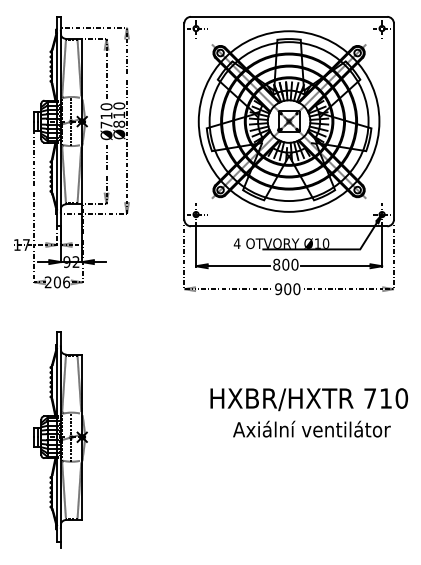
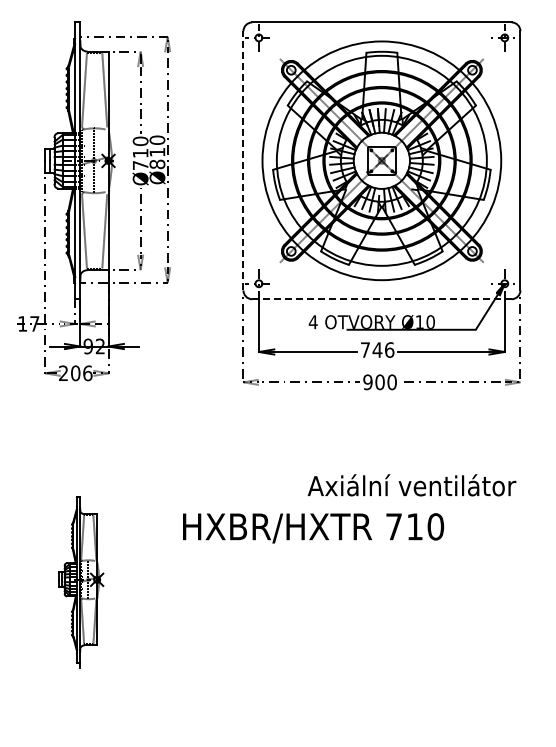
line: (184, 121) -> (243, 160), solid -> dashed
line: (288, 226) -> (381, 299), solid -> dashed
text: (285, 264) -> (377, 349), 800 -> 746
text: (309, 399) -> (313, 528), moved
text: (311, 429) -> (411, 485), moved
part: (60, 440) -> (79, 582), size x0.6

